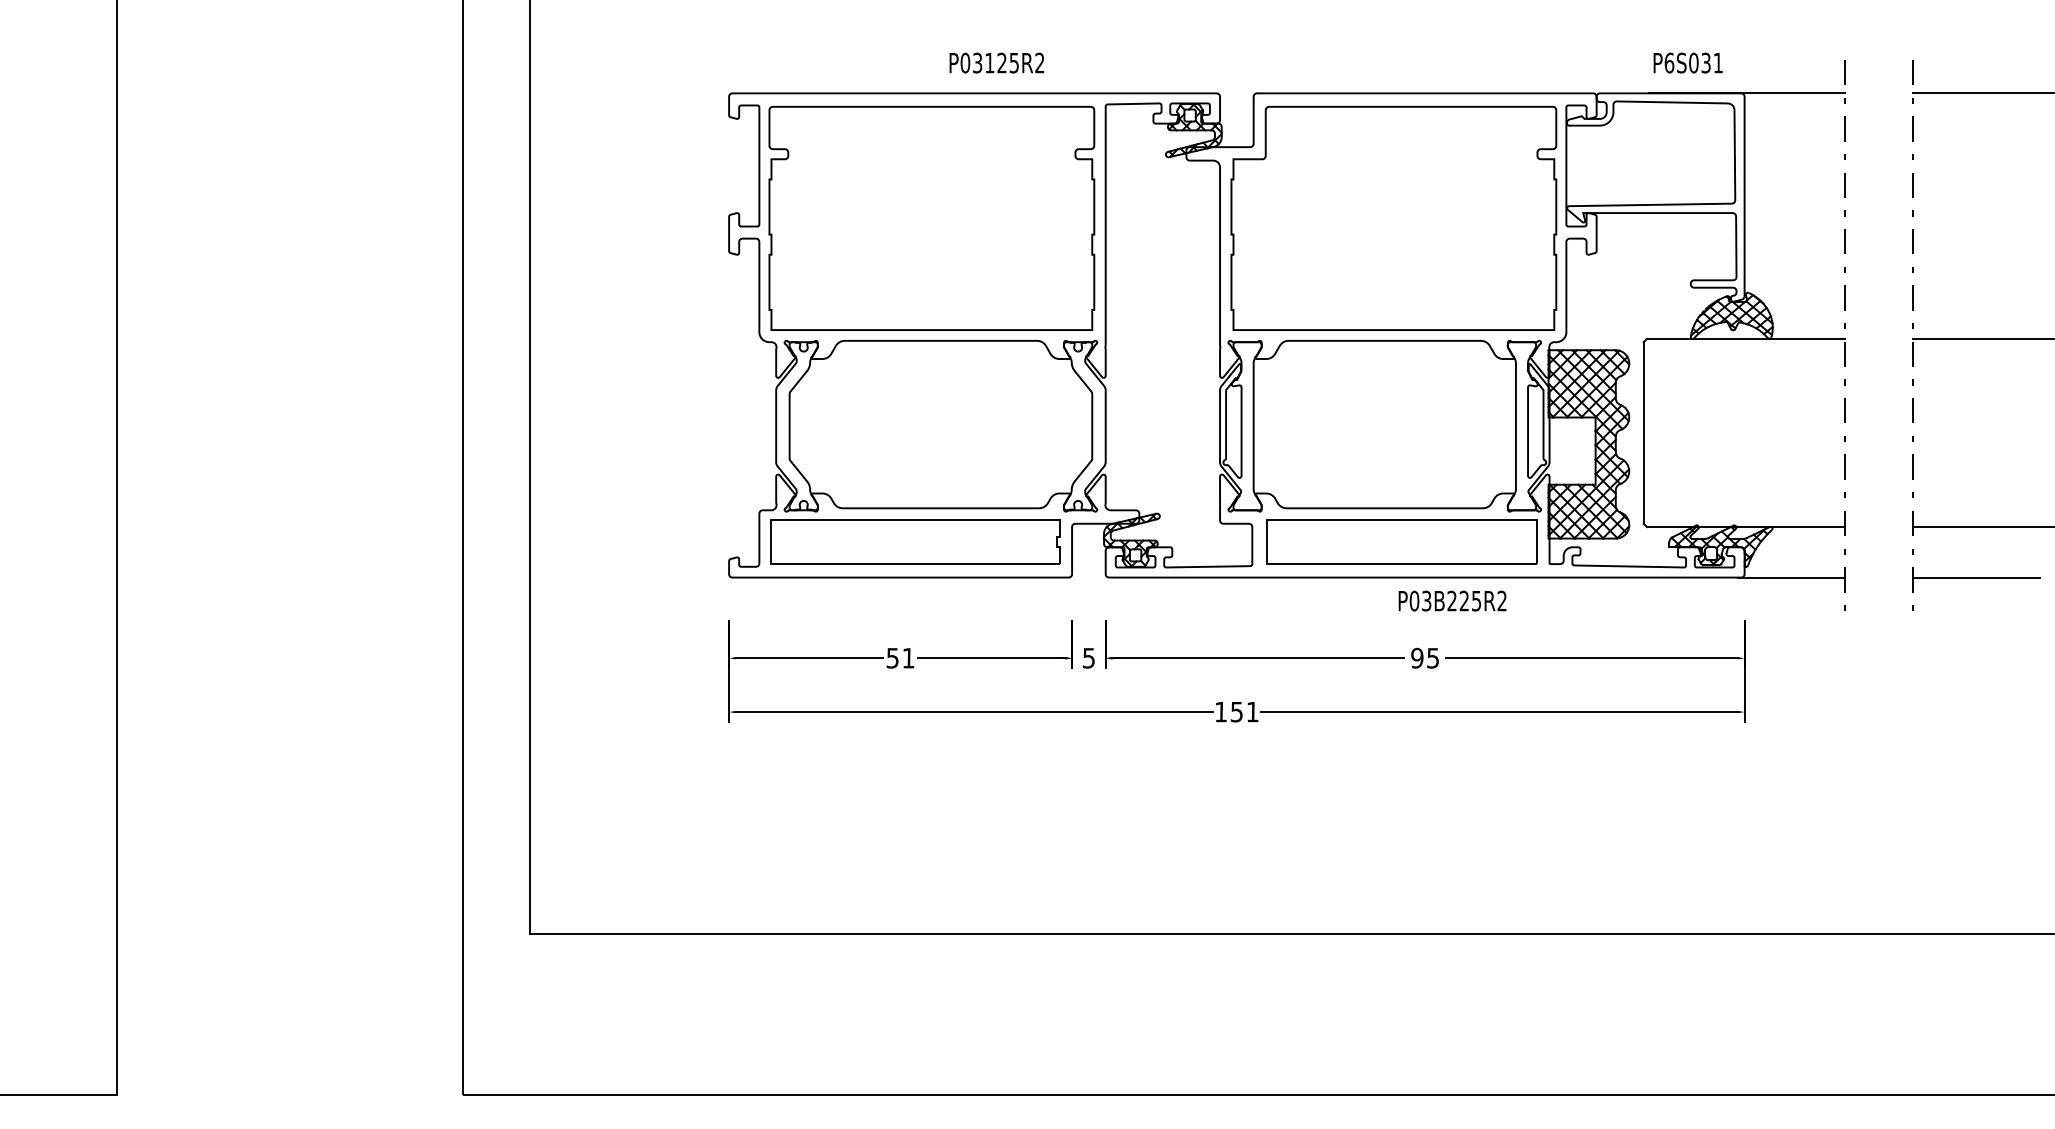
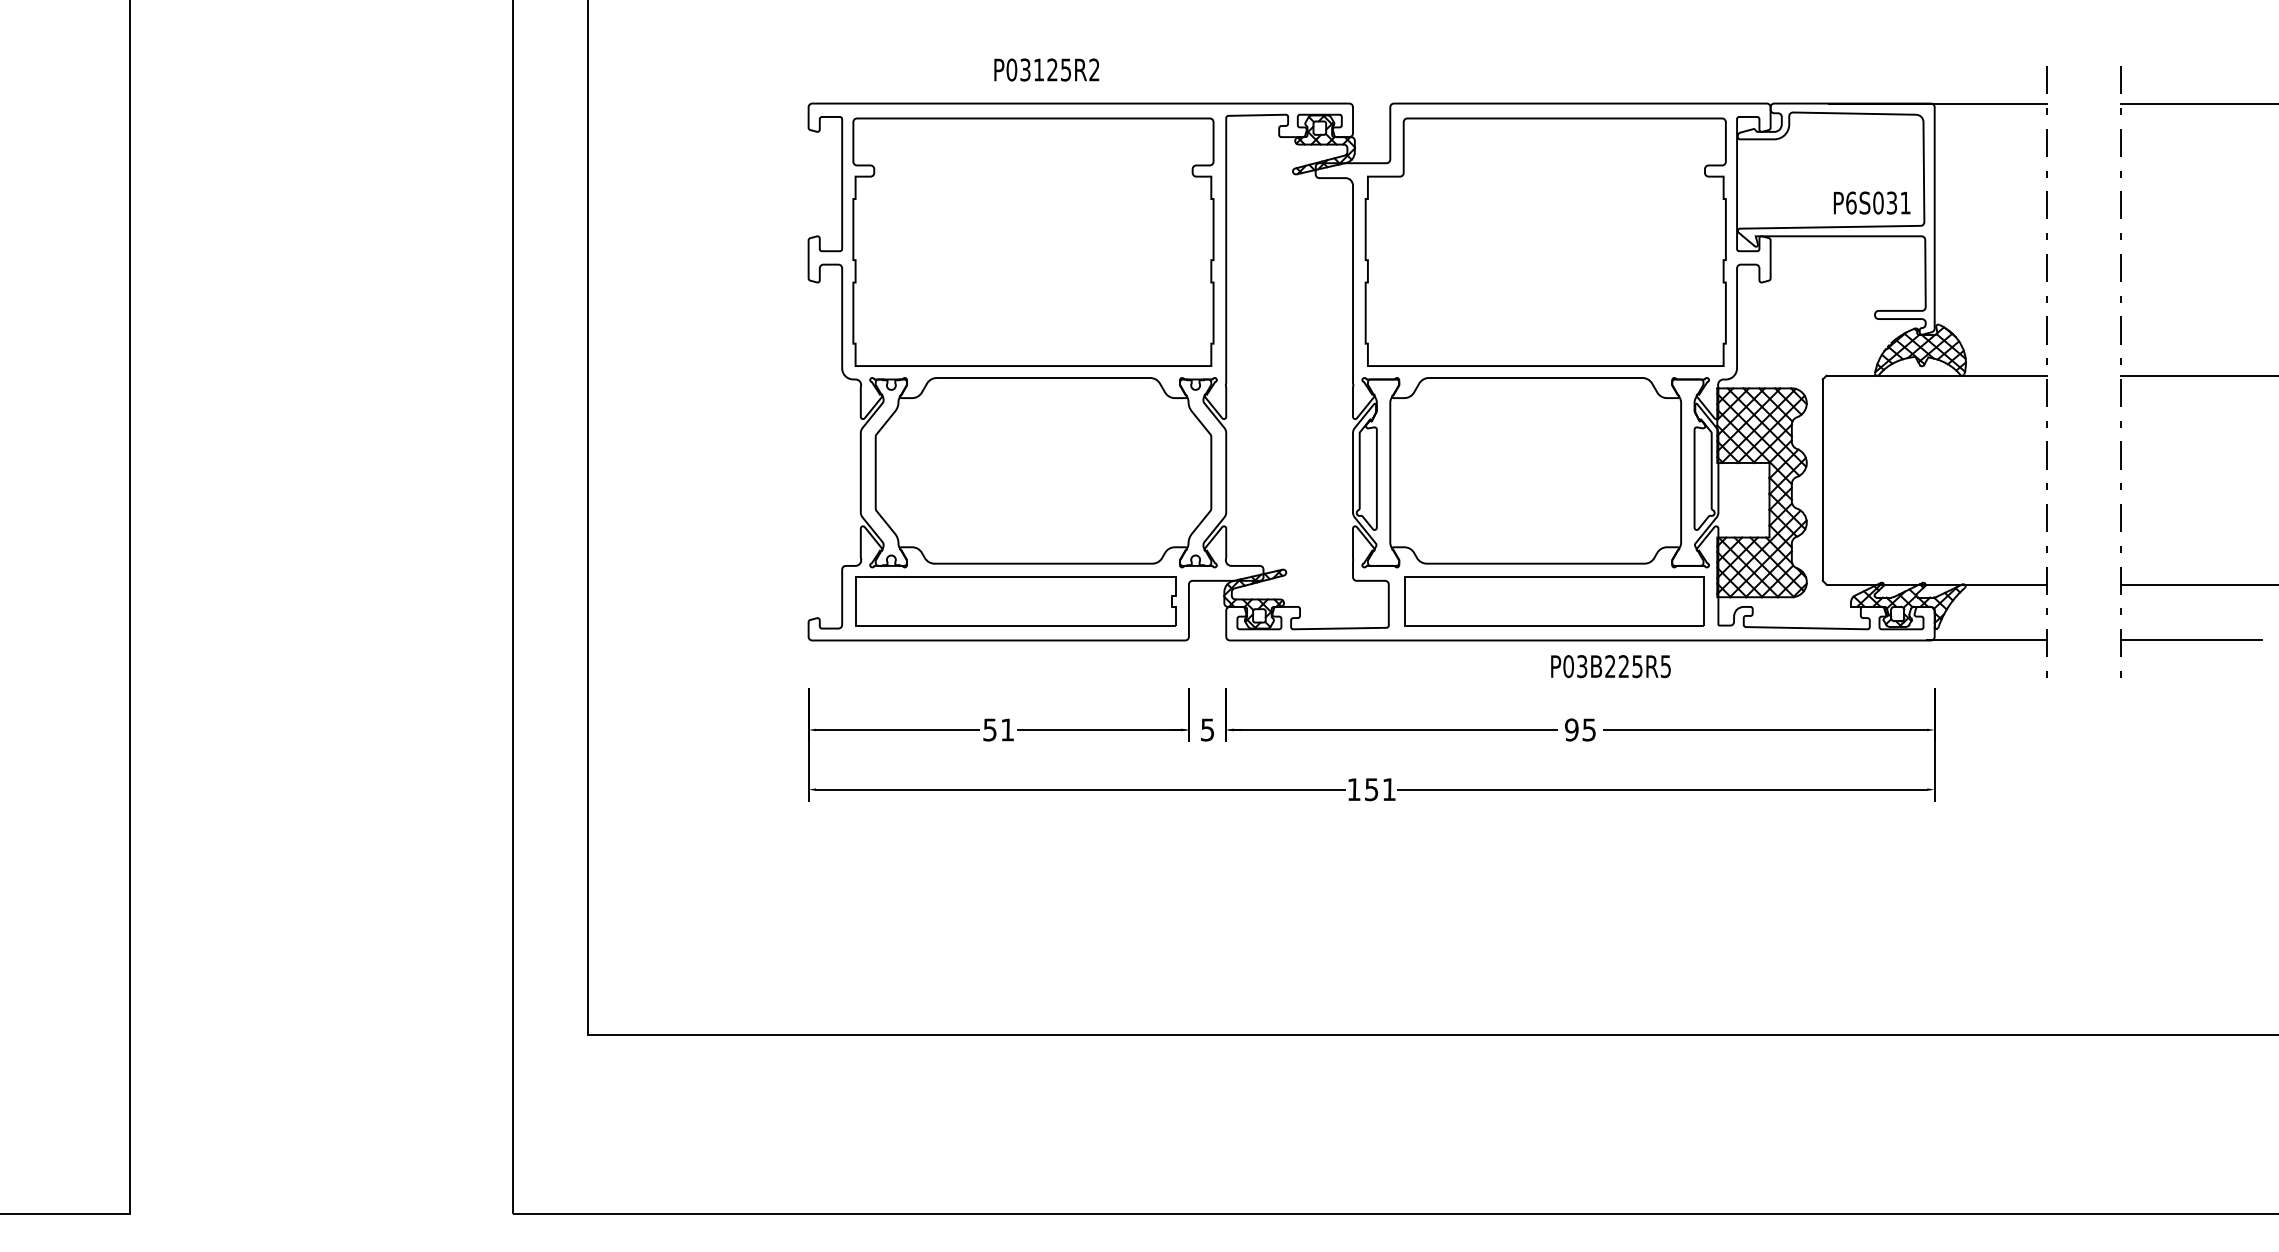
text: (996, 62) -> (1046, 69), moved
text: (1687, 62) -> (1871, 202), moved
text: (1501, 600) -> (1665, 665), P03B225R2 -> P03B225R5

